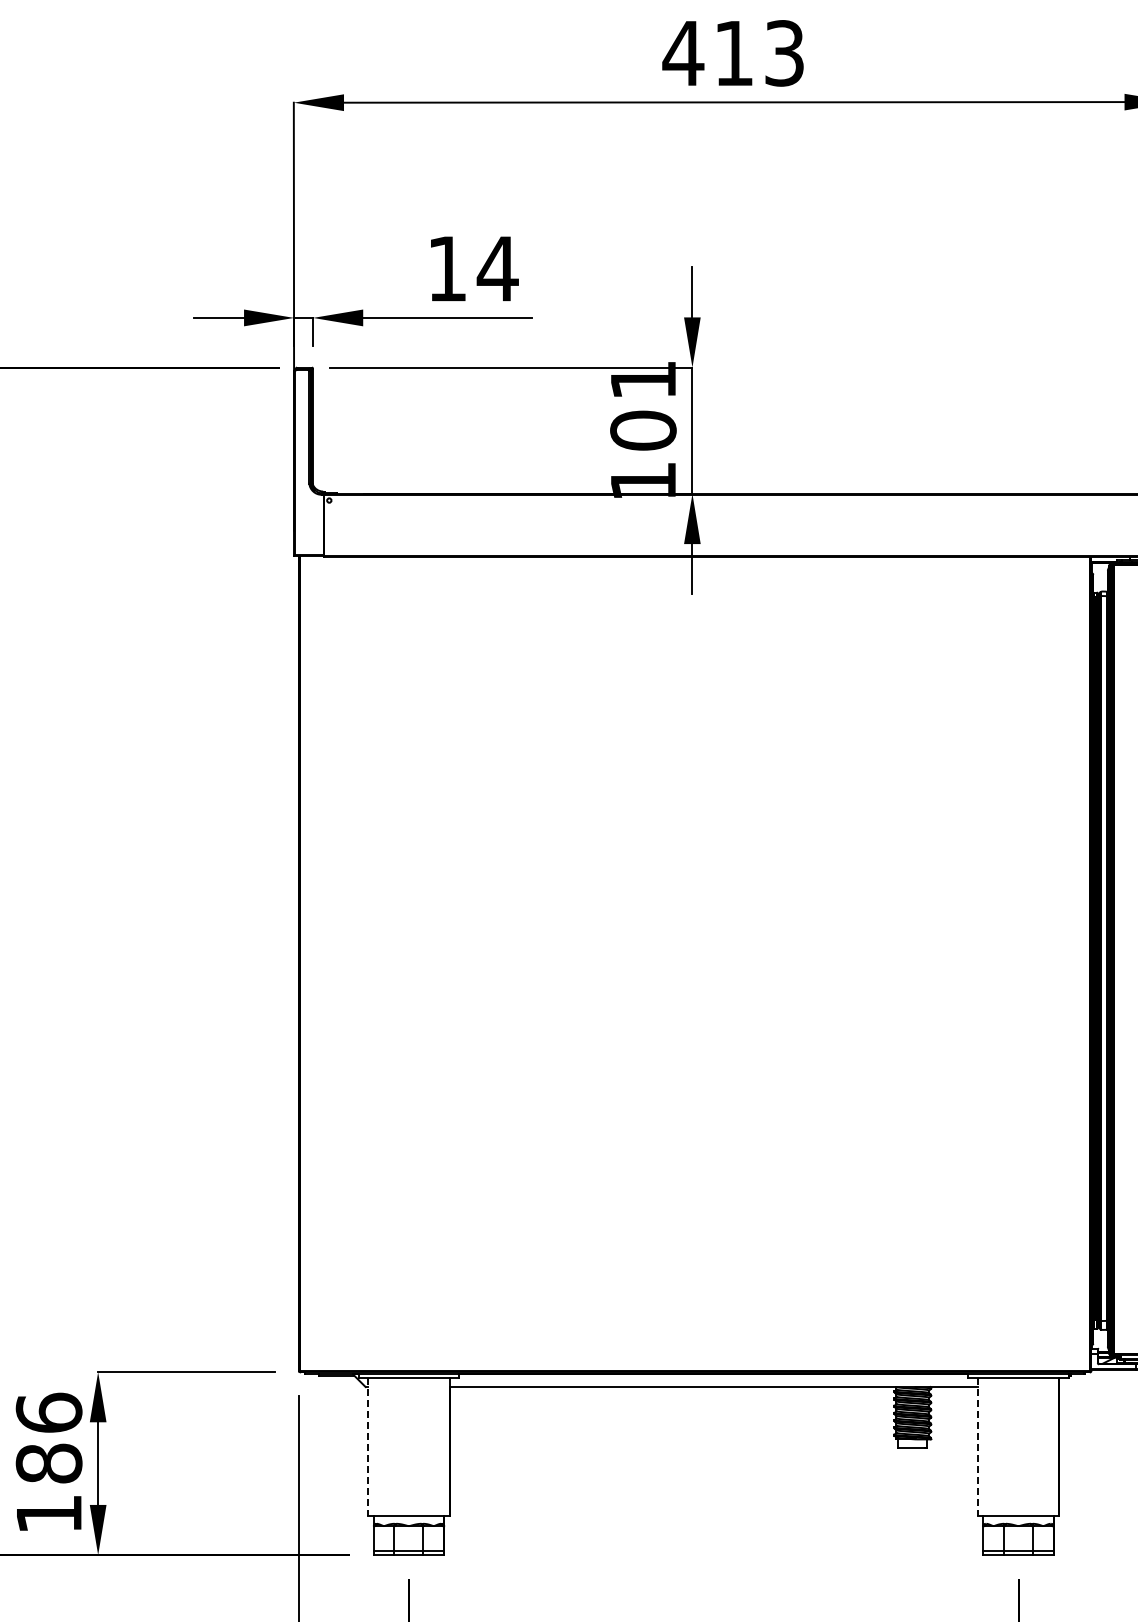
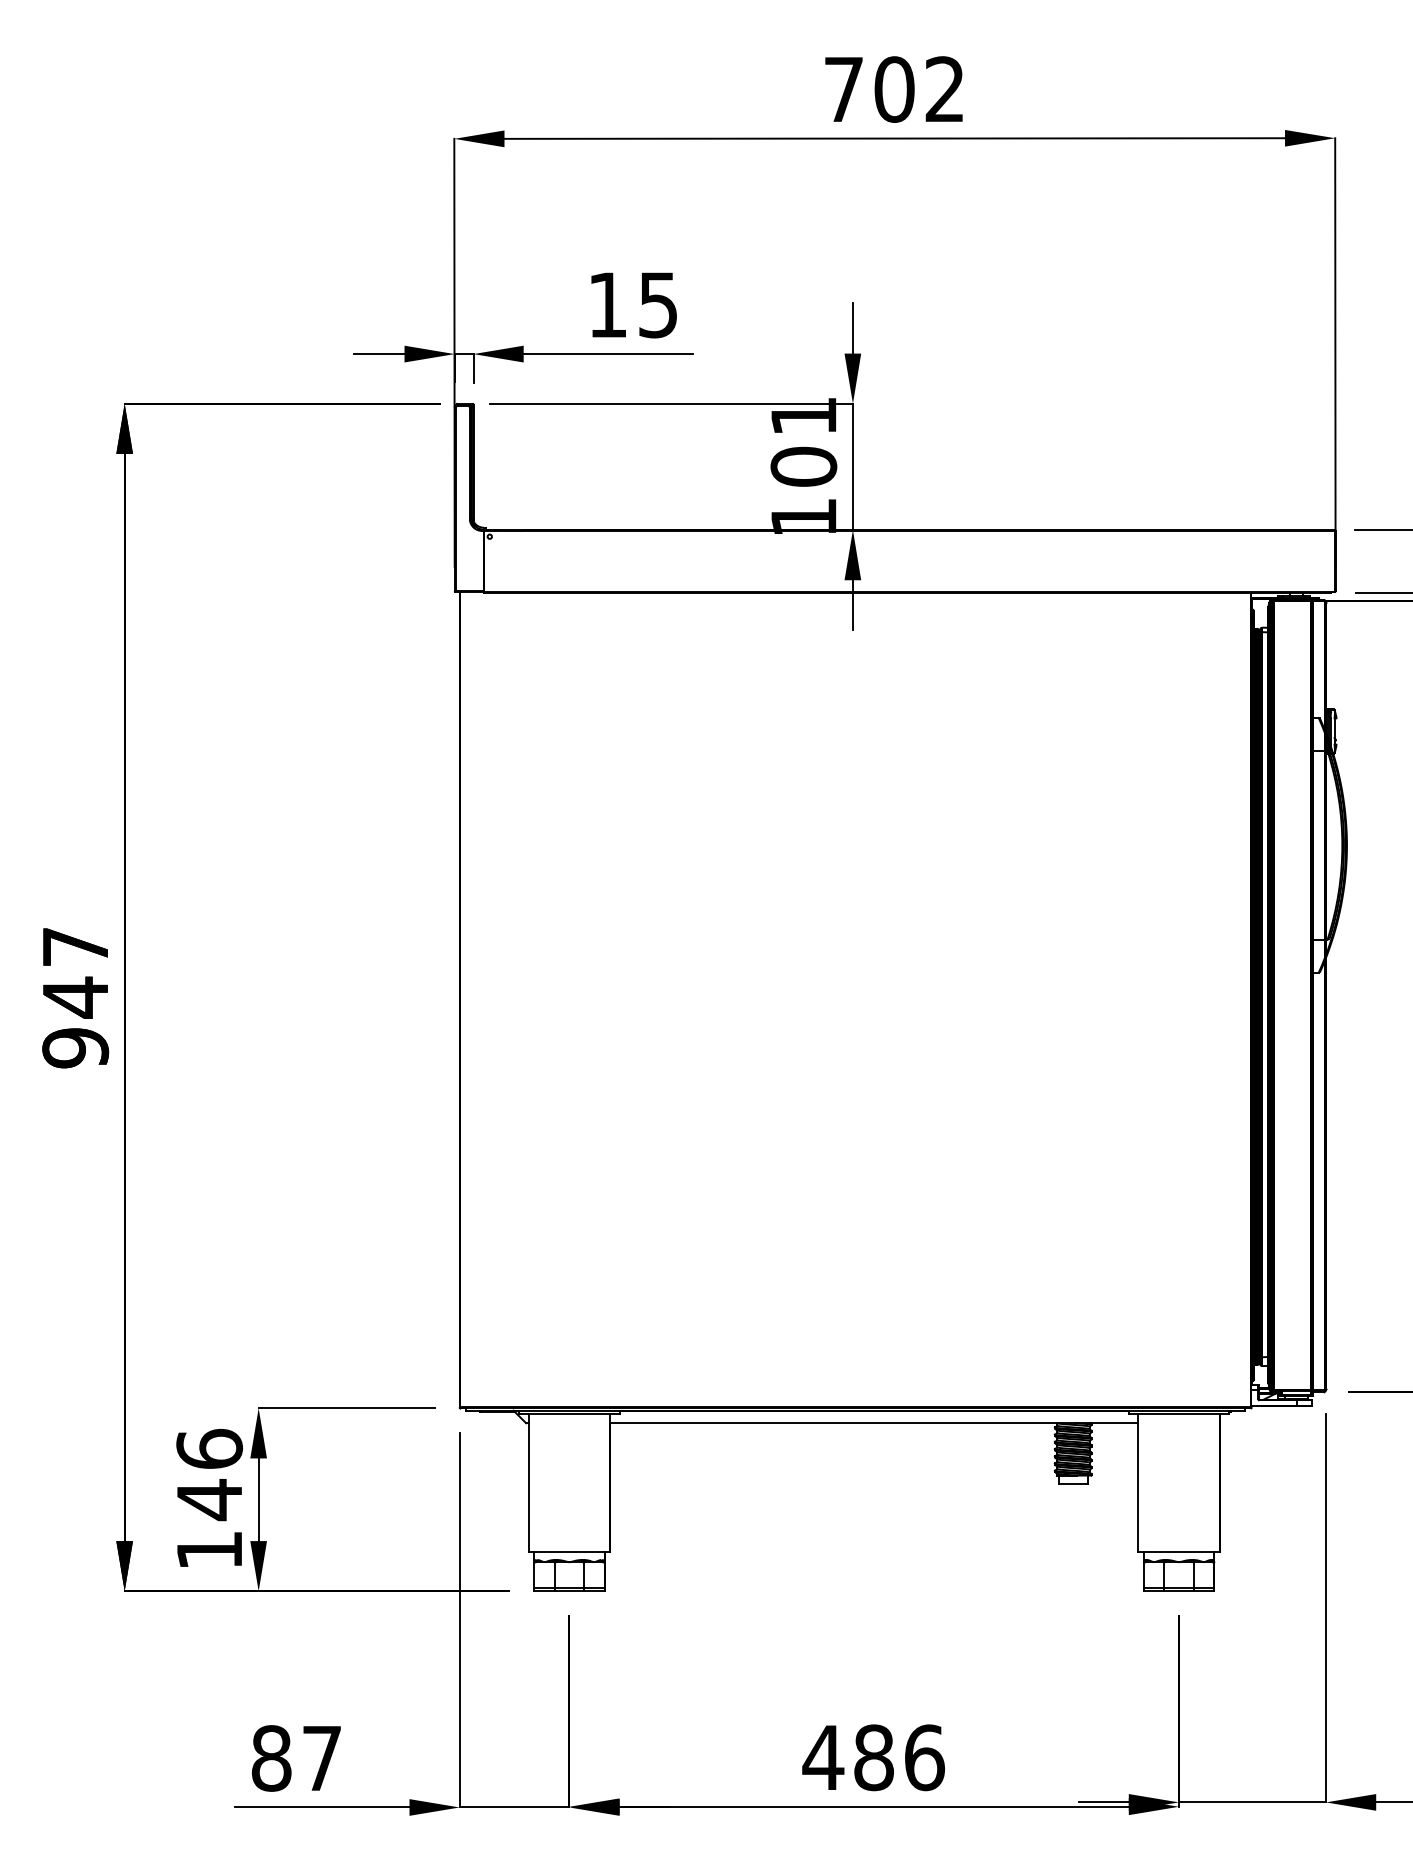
text: (733, 53) -> (893, 89), 413 -> 702
text: (498, 269) -> (658, 305), 14 -> 15
line: (368, 1446) -> (528, 1482), dashed -> solid
line: (978, 1446) -> (1138, 1482), dashed -> solid
text: (49, 1464) -> (209, 1500), 186 -> 146

